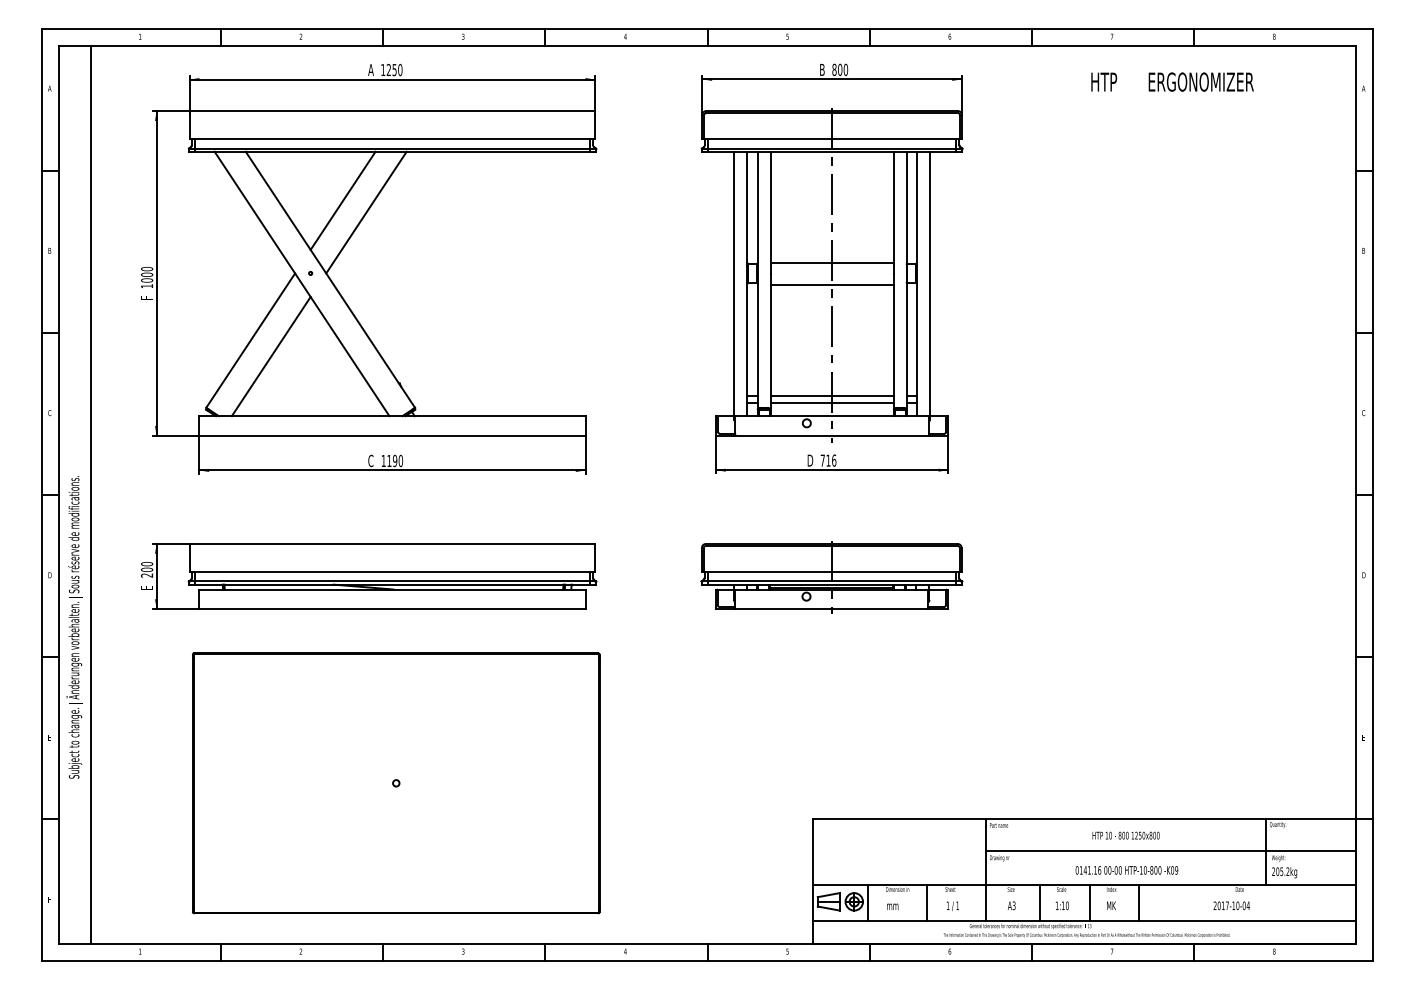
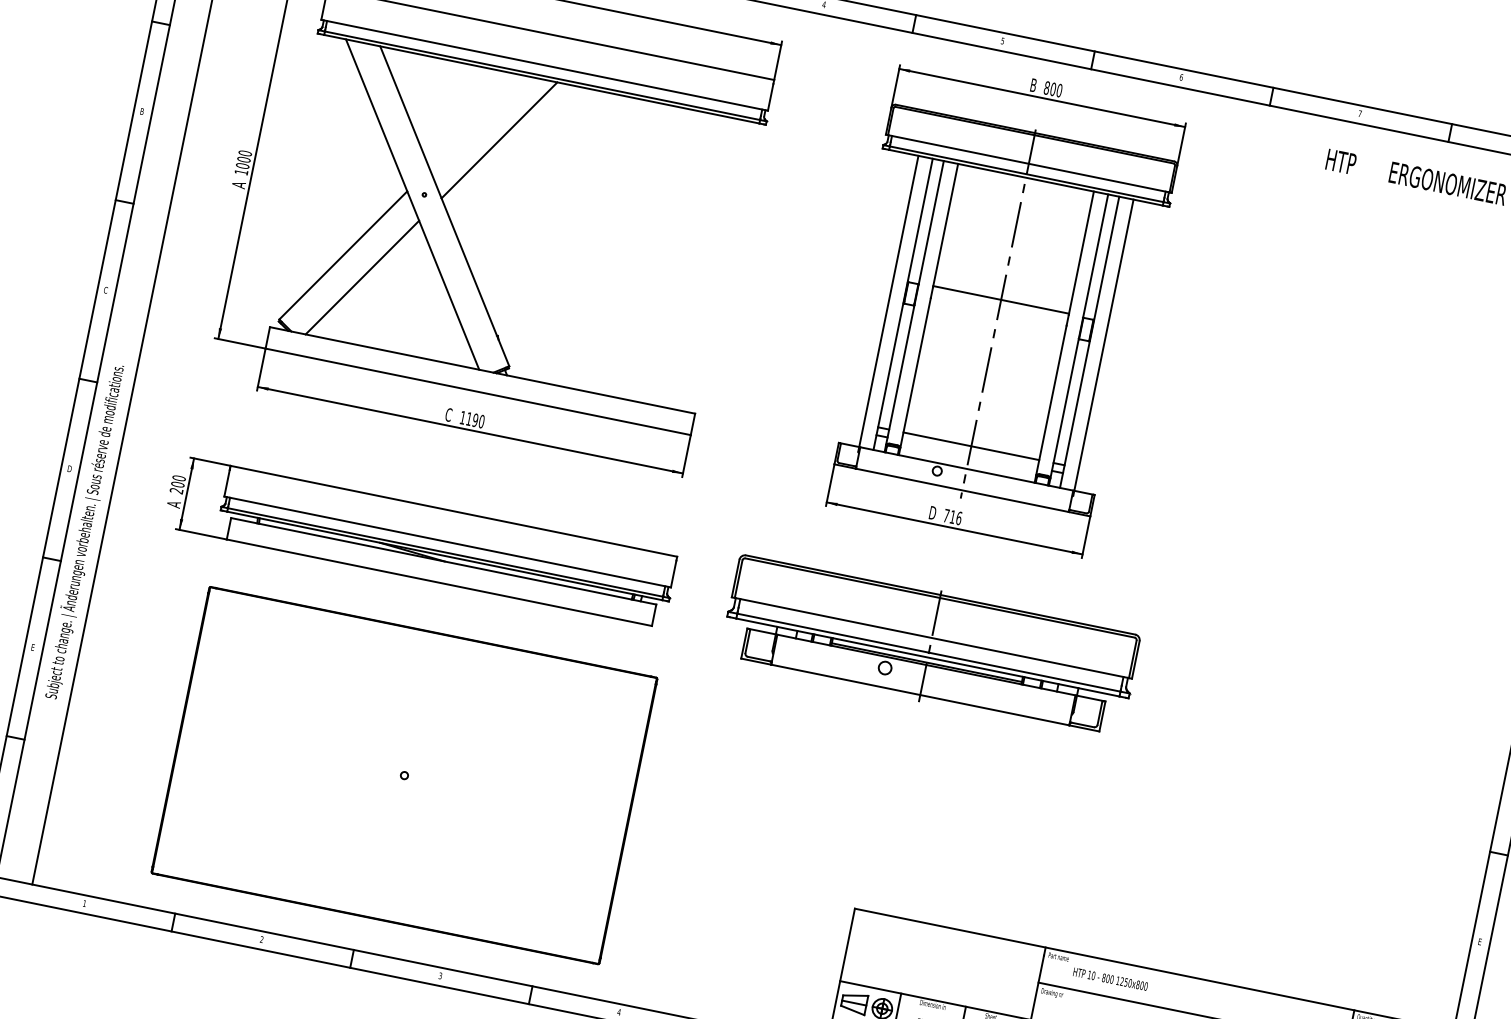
line: (342, 200) -> (475, 121), removed
line: (831, 285) -> (995, 324), removed
text: (146, 297) -> (238, 184), F -> A
line: (831, 402) -> (969, 453), removed
part: (831, 577) -> (929, 646), size x1.4
text: (146, 587) -> (173, 503), E -> A
text: (1125, 835) -> (1109, 978), moved

